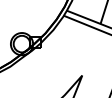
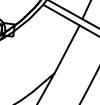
line: (90, 52) -> (67, 49), added

